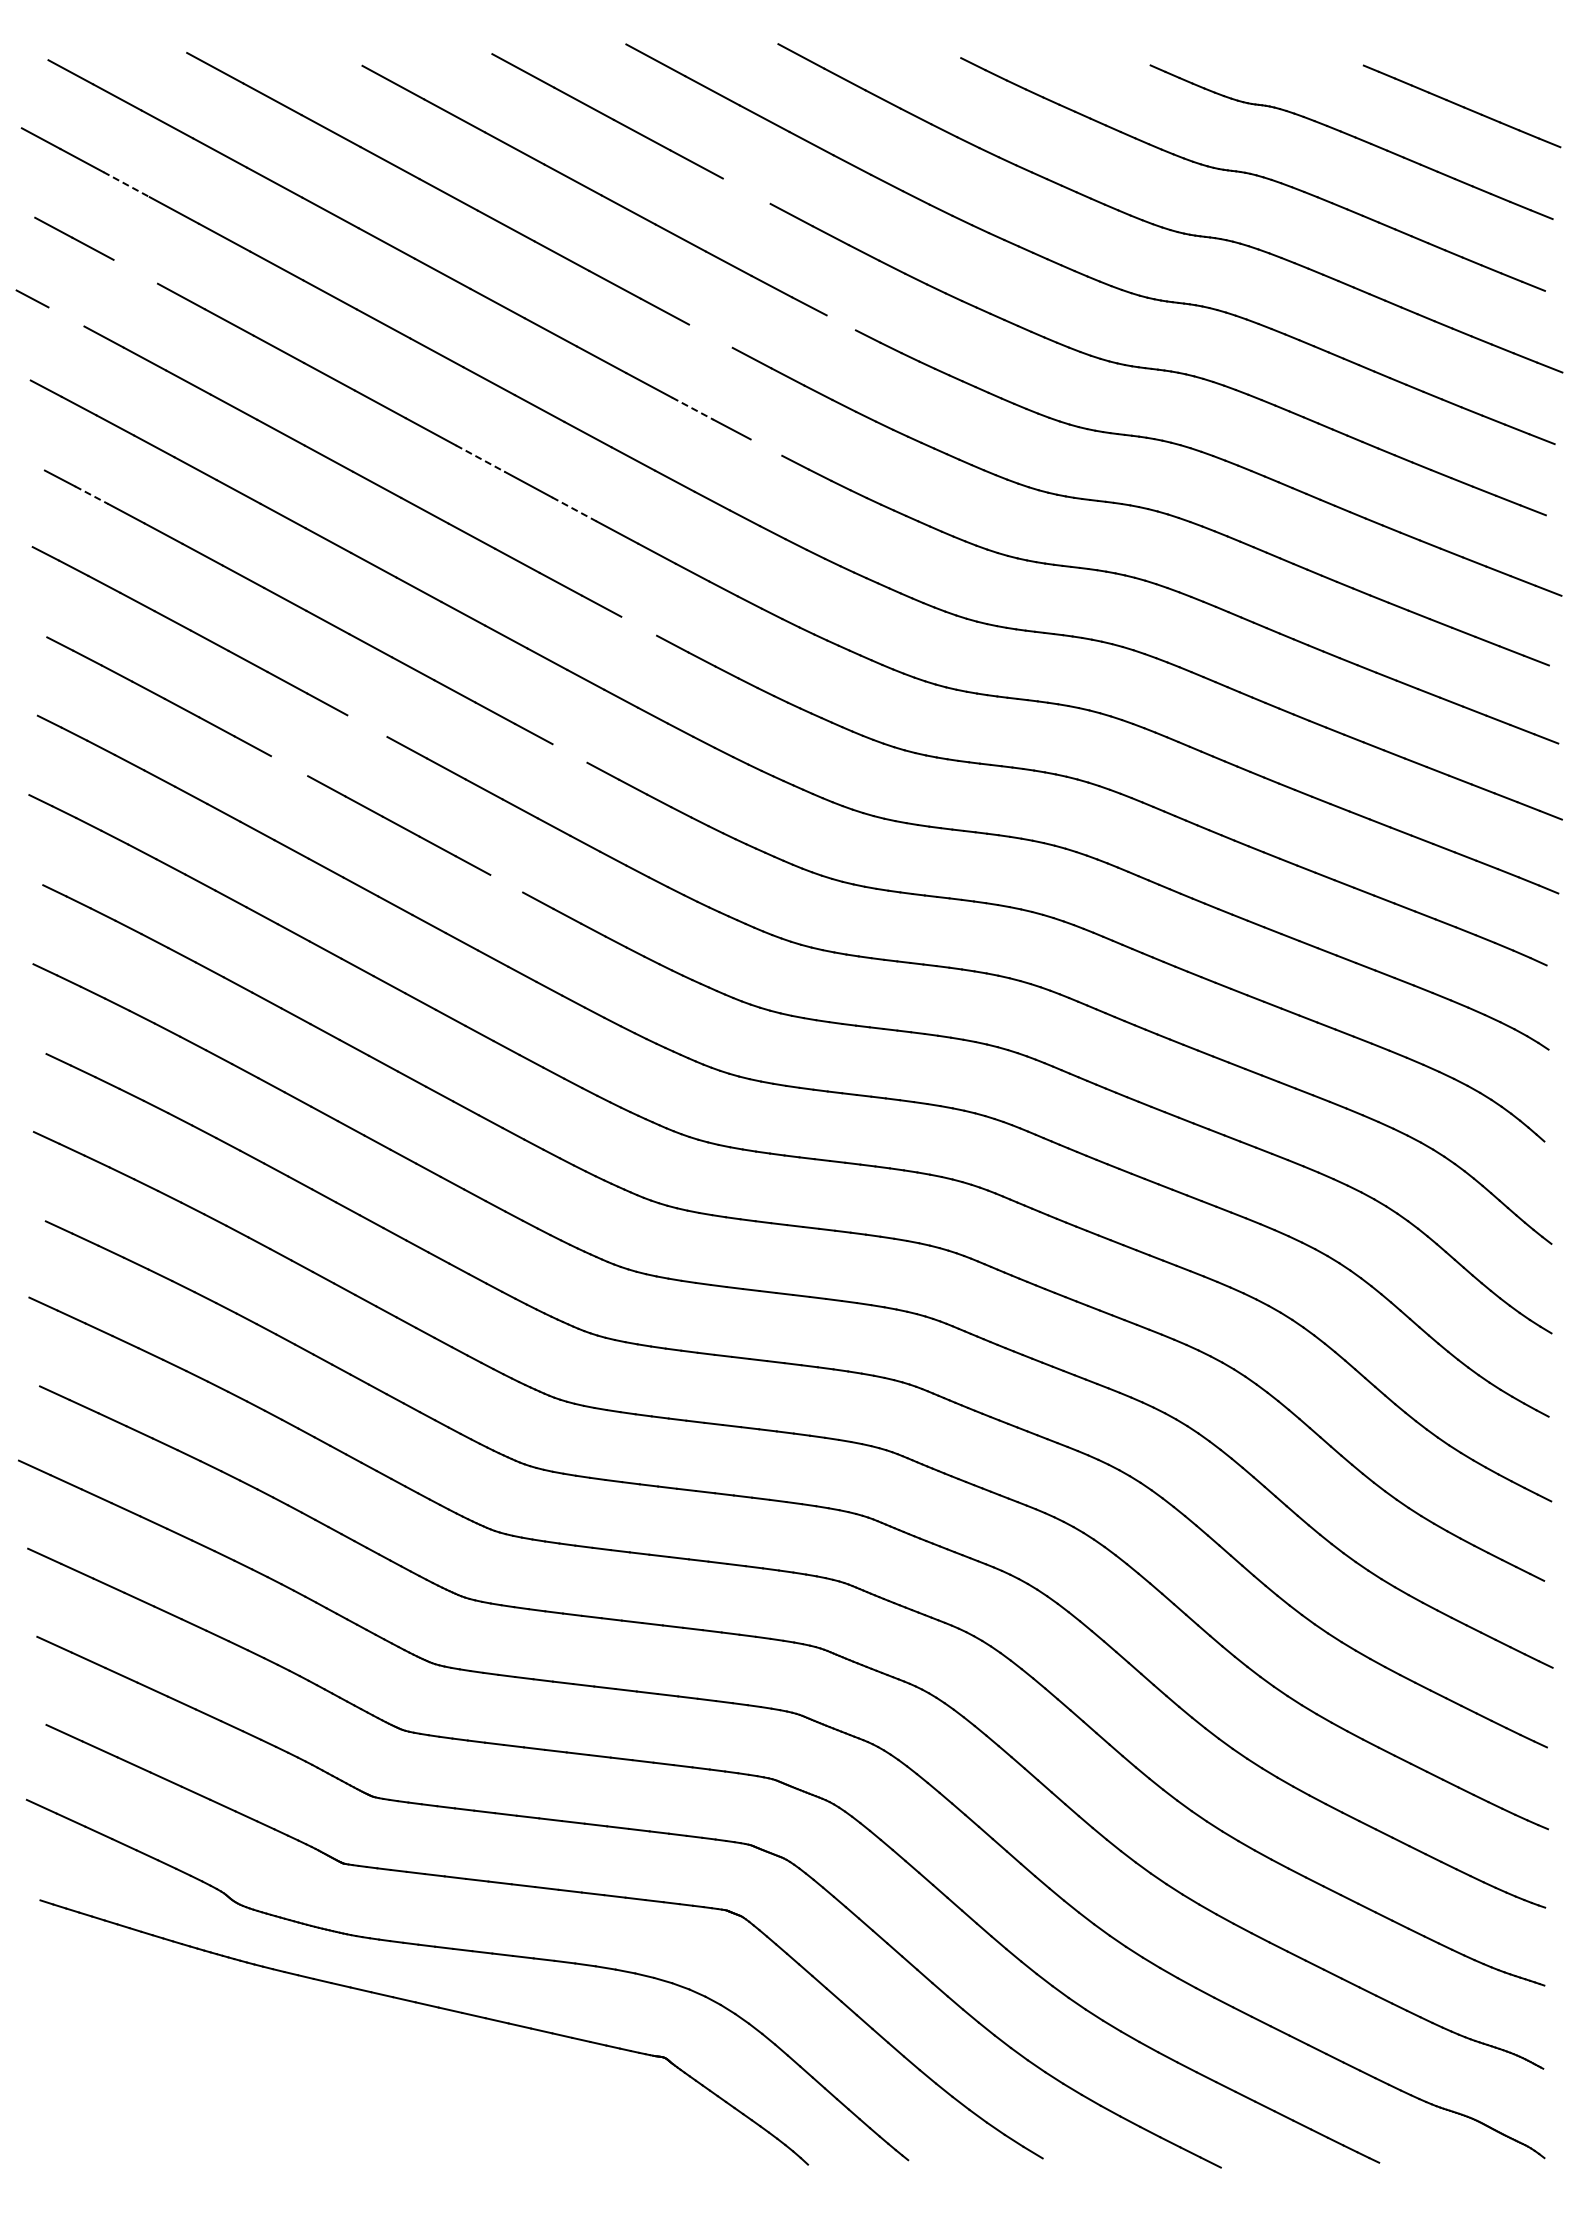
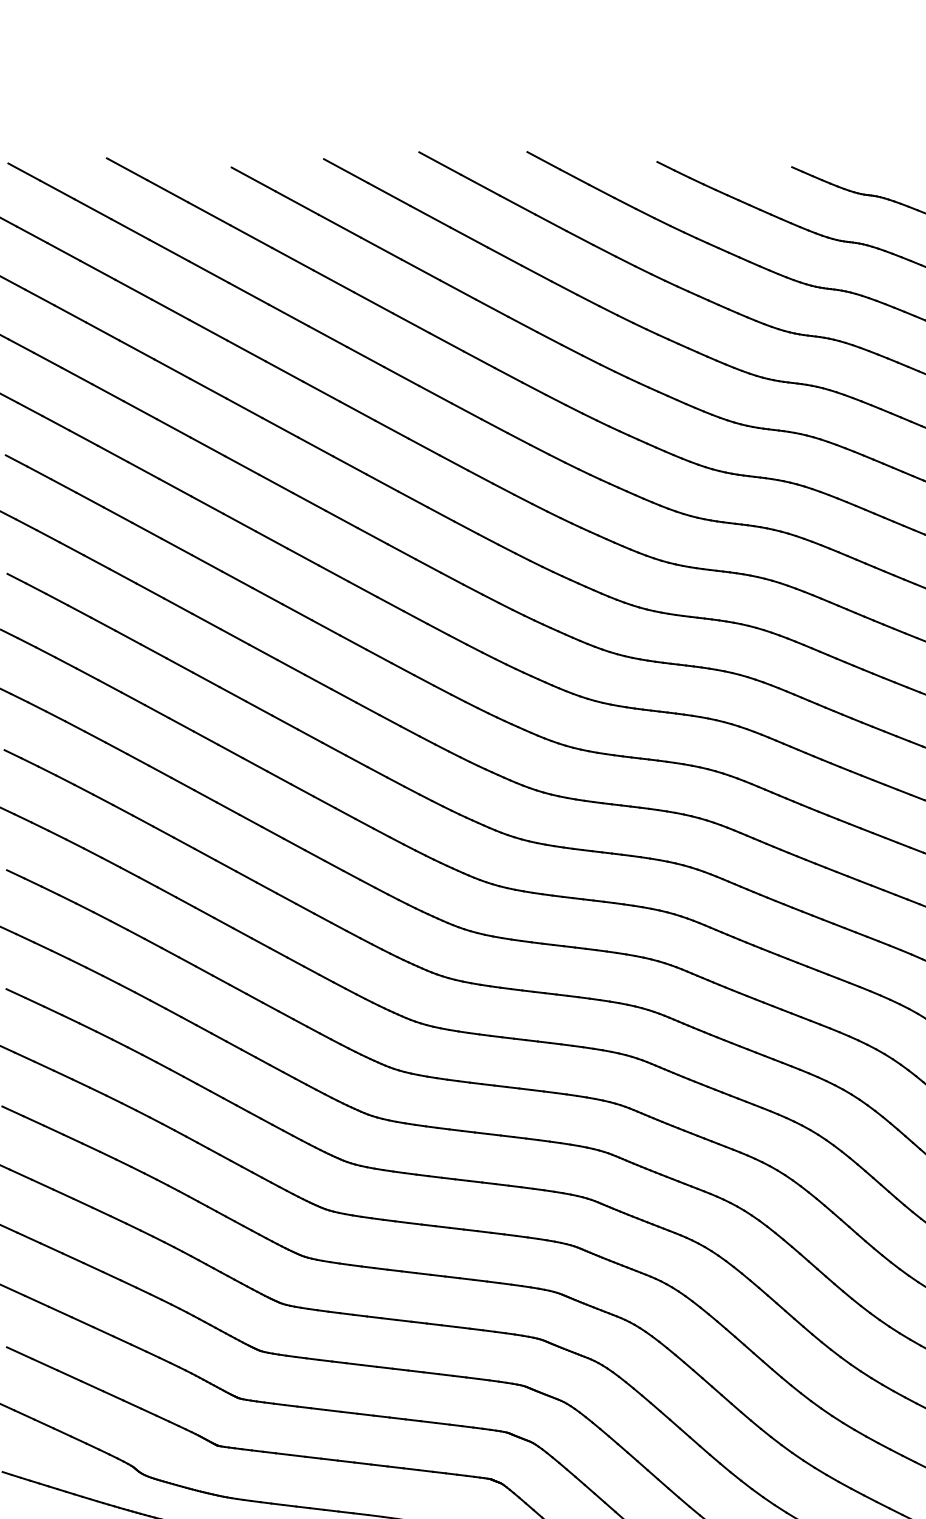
line: (126, 184) -> (63, 251), dashed -> solid
line: (746, 190) -> (504, 256), added
line: (135, 271) -> (70, 313), added
line: (66, 316) -> (21, 345), added
line: (840, 322) -> (571, 350), added
line: (710, 335) -> (479, 359), added
line: (692, 408) -> (466, 411), dashed -> solid
line: (766, 447) -> (518, 438), added
line: (480, 458) -> (315, 446), dashed -> solid
line: (91, 495) -> (38, 473), dashed -> solid
line: (574, 509) -> (382, 482), dashed -> solid
line: (639, 625) -> (428, 565), added
line: (367, 726) -> (235, 637), added
line: (569, 753) -> (378, 656), added
line: (289, 766) -> (179, 665), added
line: (506, 883) -> (334, 748), added

